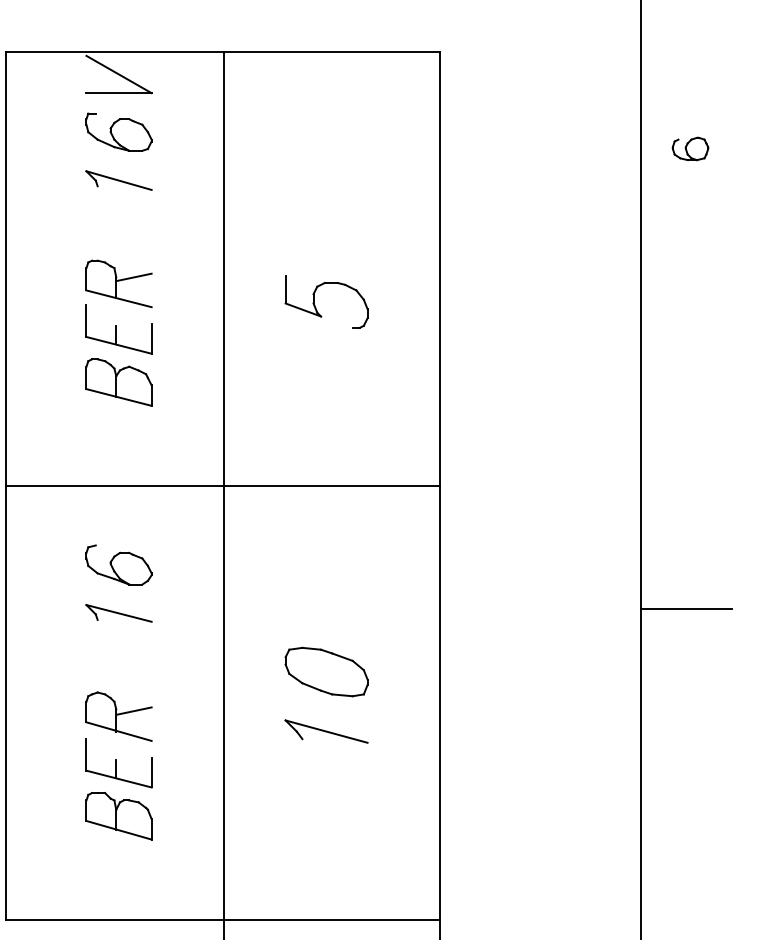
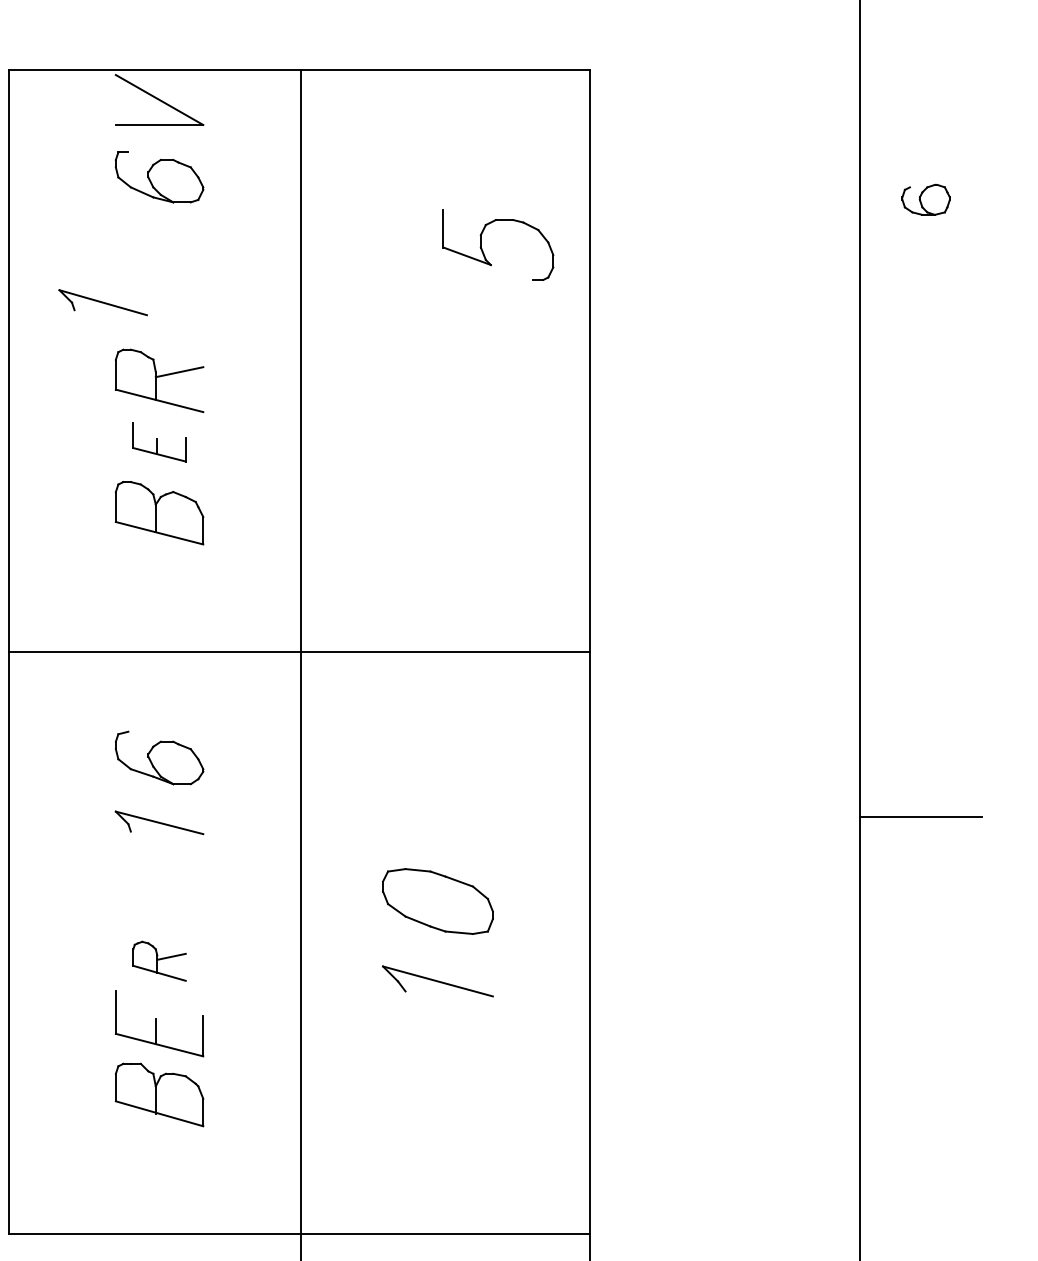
part: (118, 180) -> (102, 302), moved
part: (316, 307) -> (484, 252), moved
part: (118, 329) -> (158, 442), size x0.6
part: (118, 716) -> (158, 961), size x0.6

